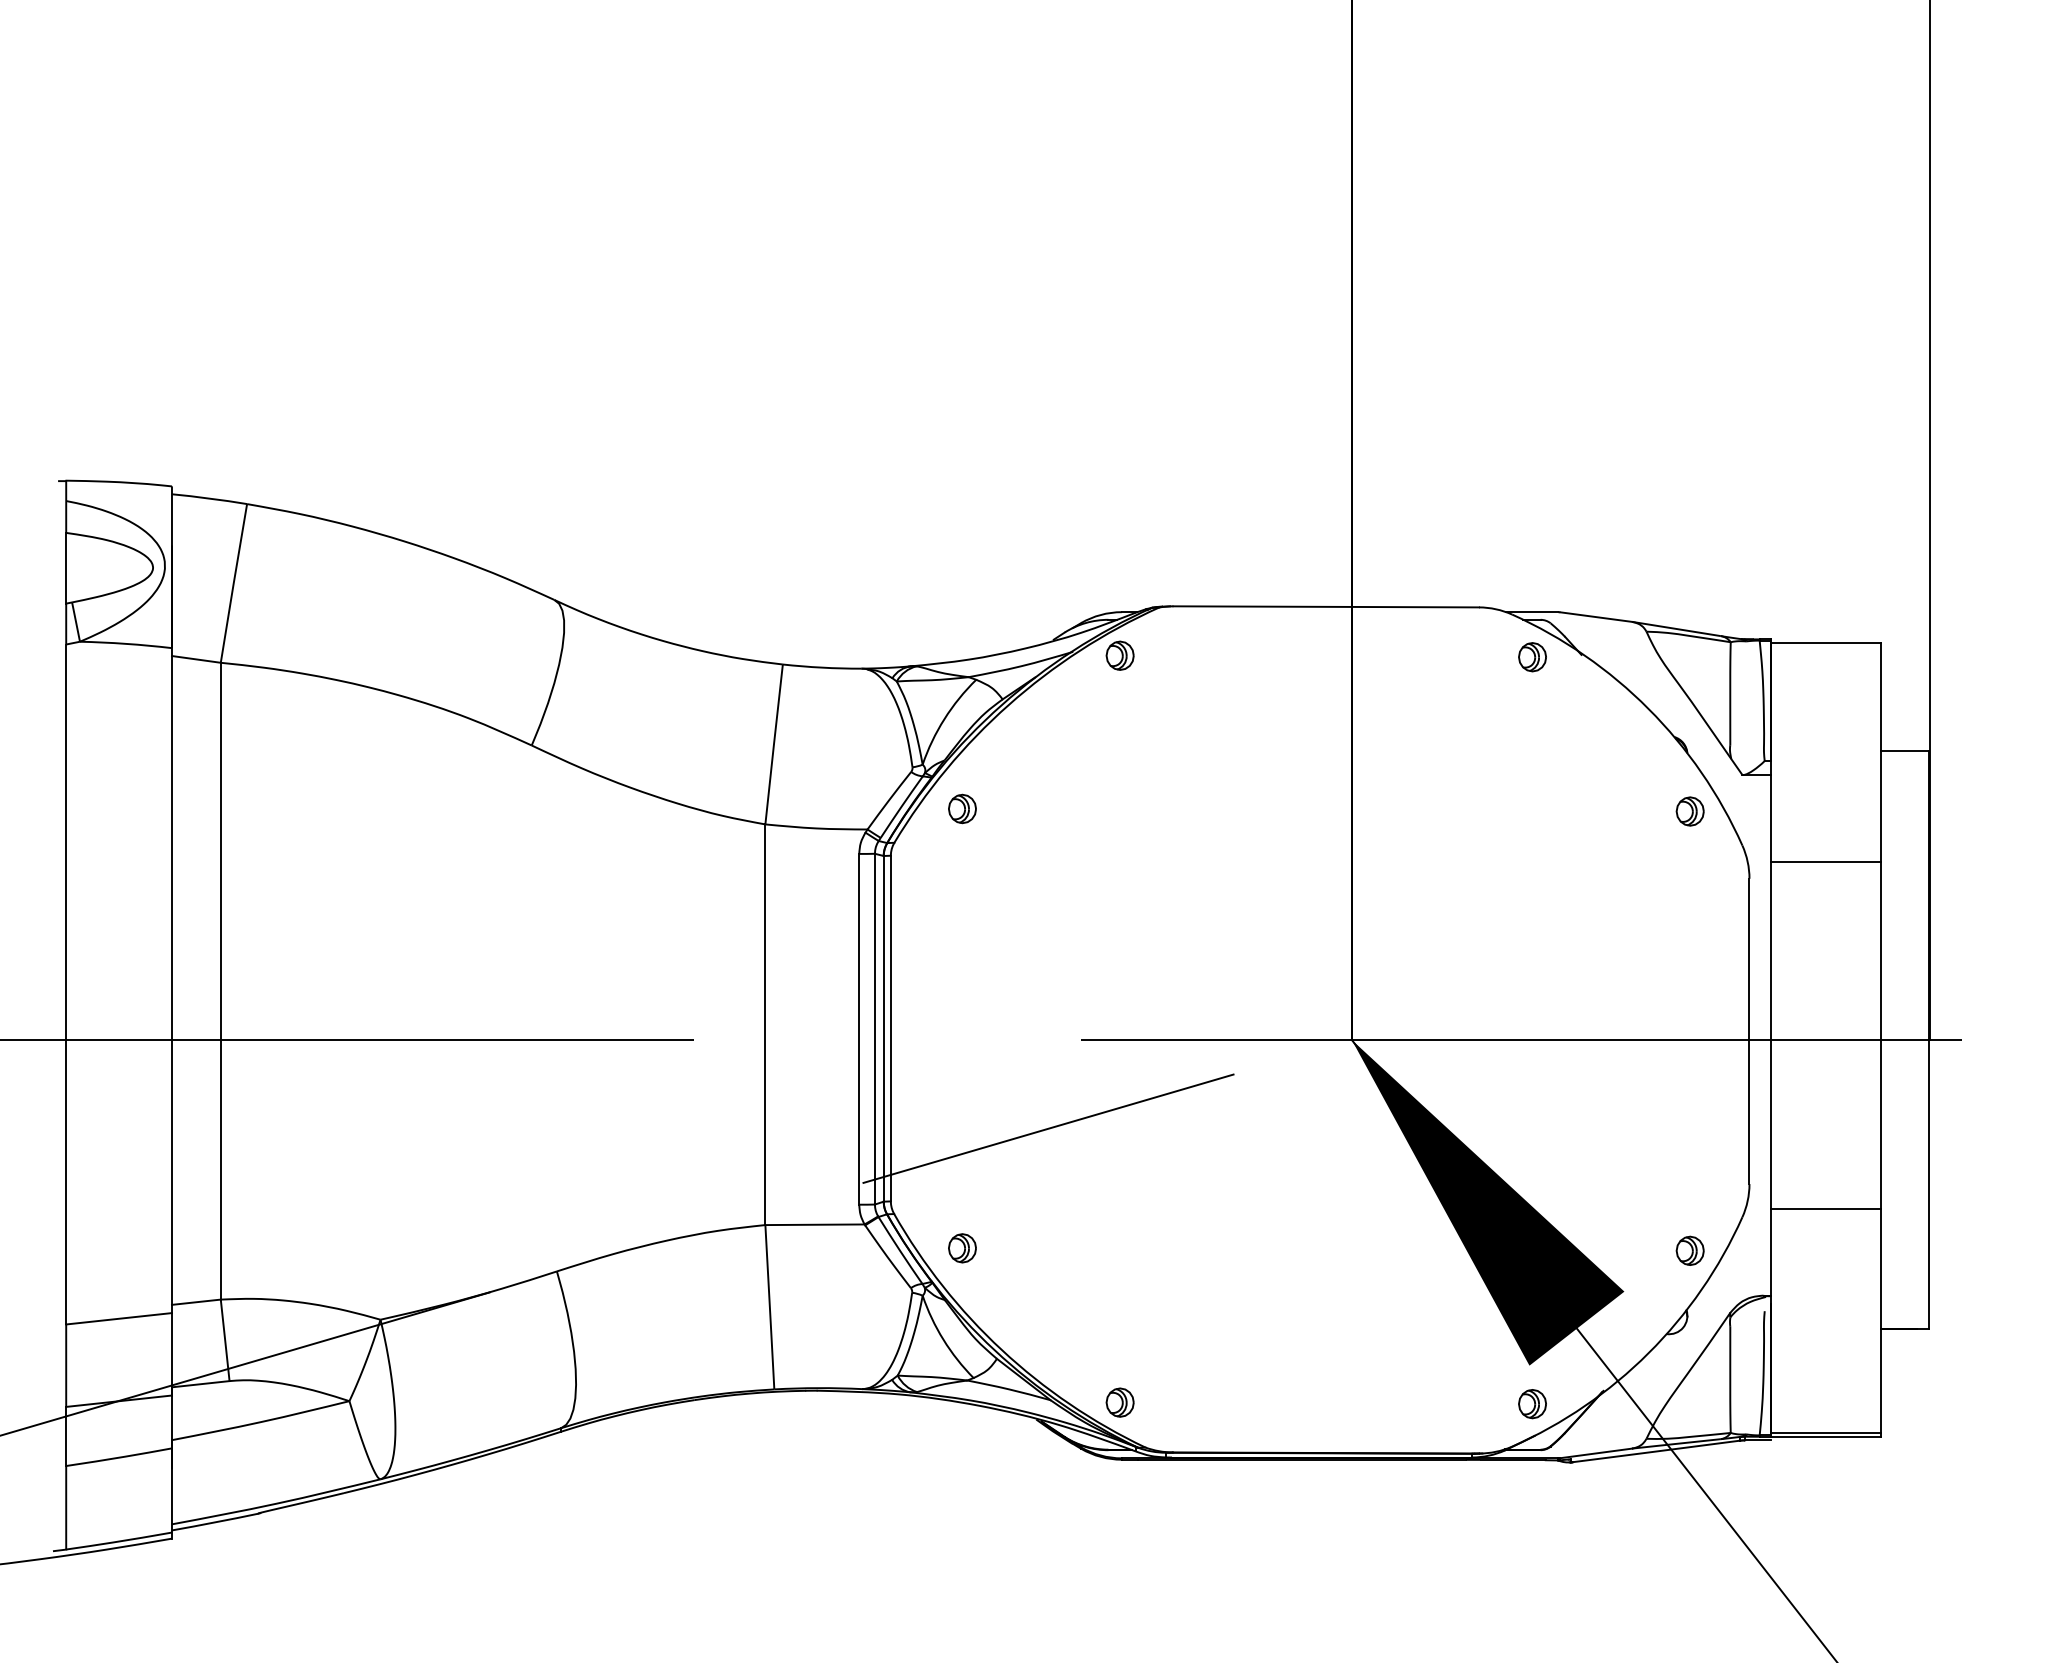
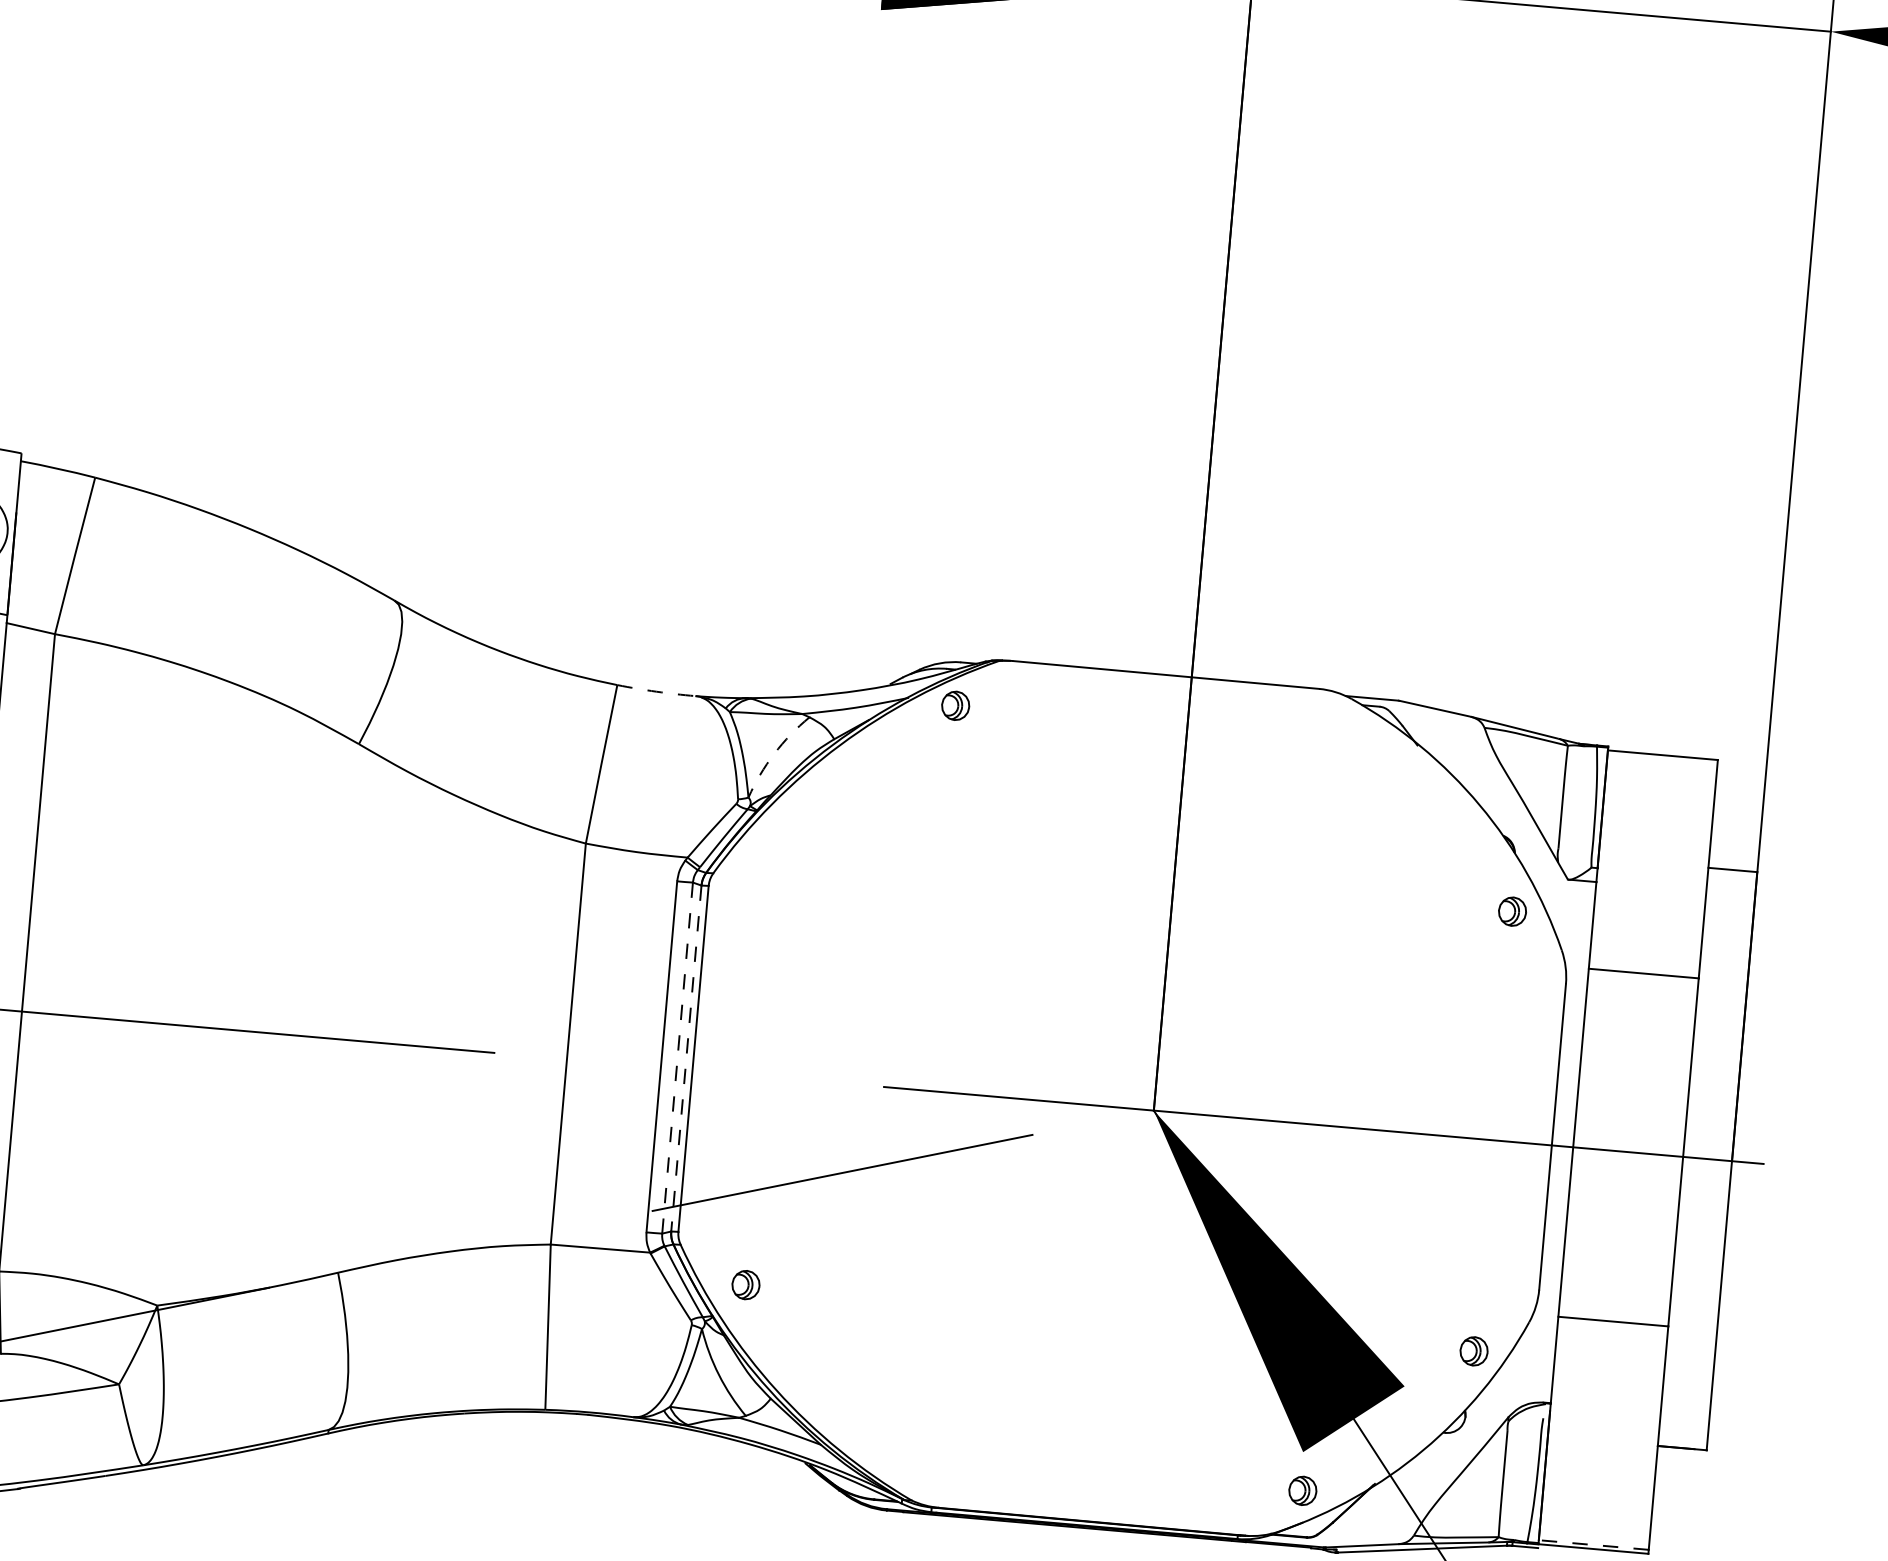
part: (1532, 657) -> (1368, 743), removed
arc: (822, 667) -> (656, 691), solid -> dashed
arc: (944, 719) -> (774, 754), solid -> dashed
part: (962, 808) -> (784, 844), removed
line: (883, 1028) -> (686, 1058), solid -> dashed
line: (874, 1029) -> (677, 1058), solid -> dashed
part: (1119, 1402) -> (889, 1453), removed
line: (1825, 1432) -> (1593, 1544), solid -> dashed

